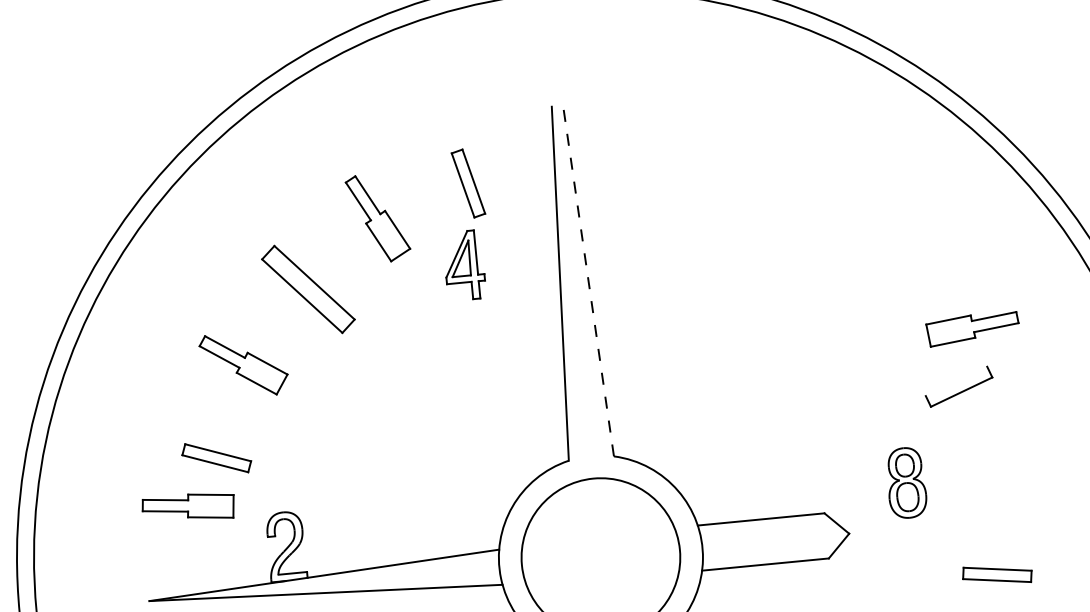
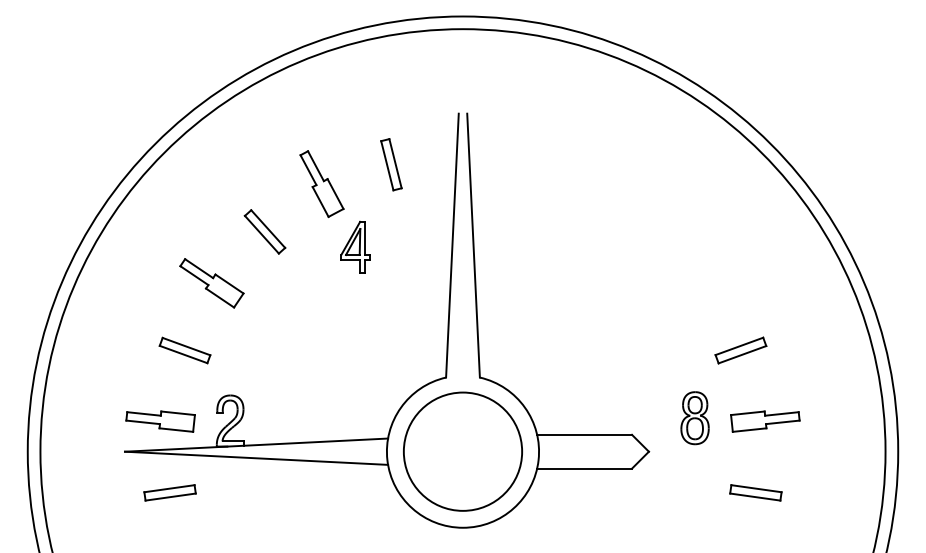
part: (464, 264) -> (355, 246), moved
line: (588, 280) -> (473, 245), dashed -> solid
part: (307, 289) -> (264, 231), size x0.62
part: (973, 328) -> (765, 421), moved
line: (956, 381) -> (739, 346), added
part: (188, 508) -> (160, 421), moved

